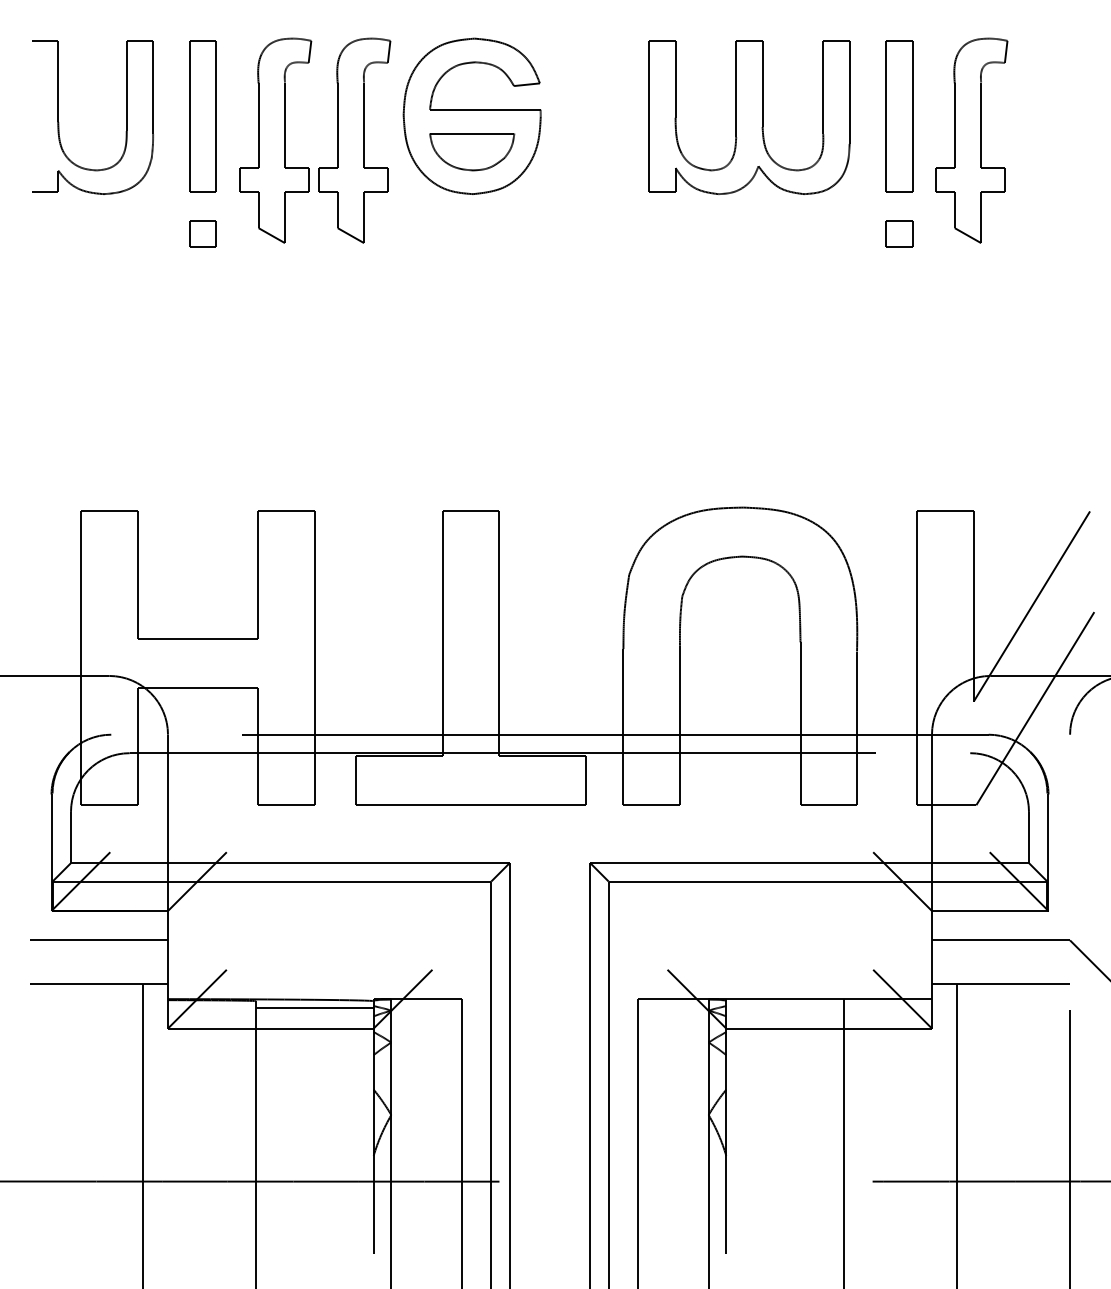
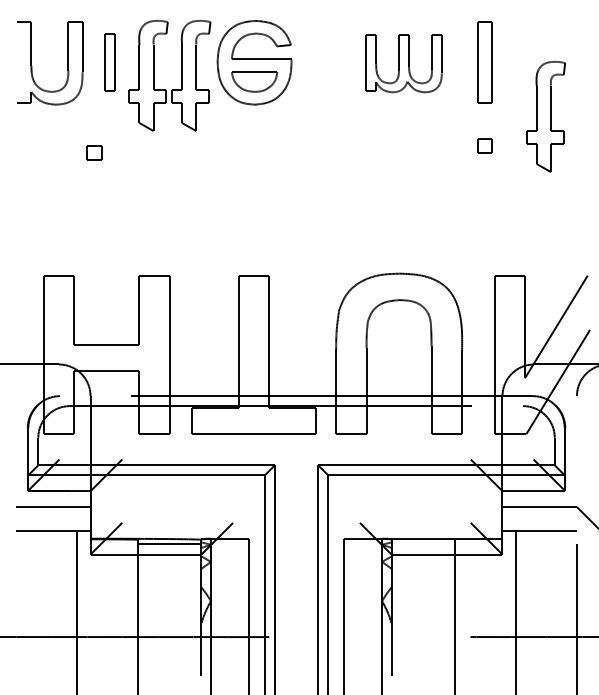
part: (203, 115) -> (109, 62), size x0.7
part: (748, 117) -> (403, 63), size x0.7
part: (970, 139) -> (545, 116), moved
part: (203, 232) -> (94, 152), moved
part: (898, 232) -> (484, 145), moved

